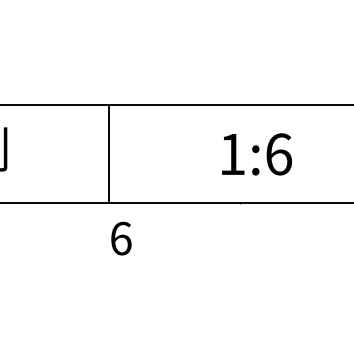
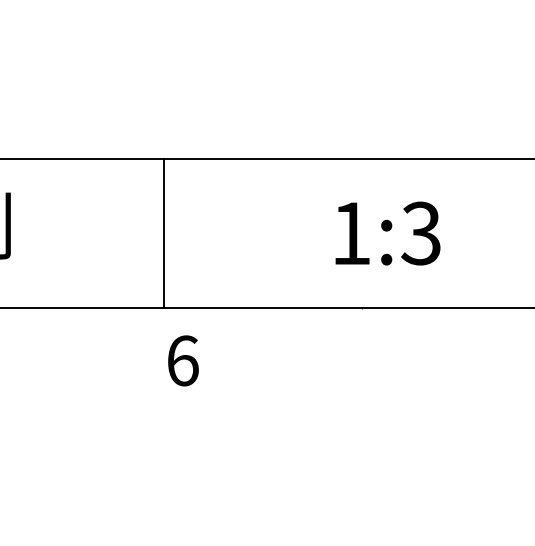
text: (278, 154) -> (420, 233), 1:6 -> 1:3

